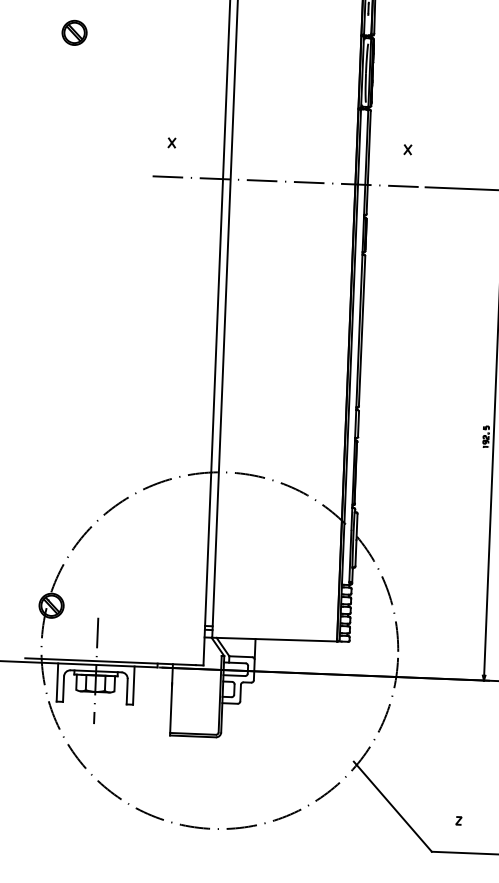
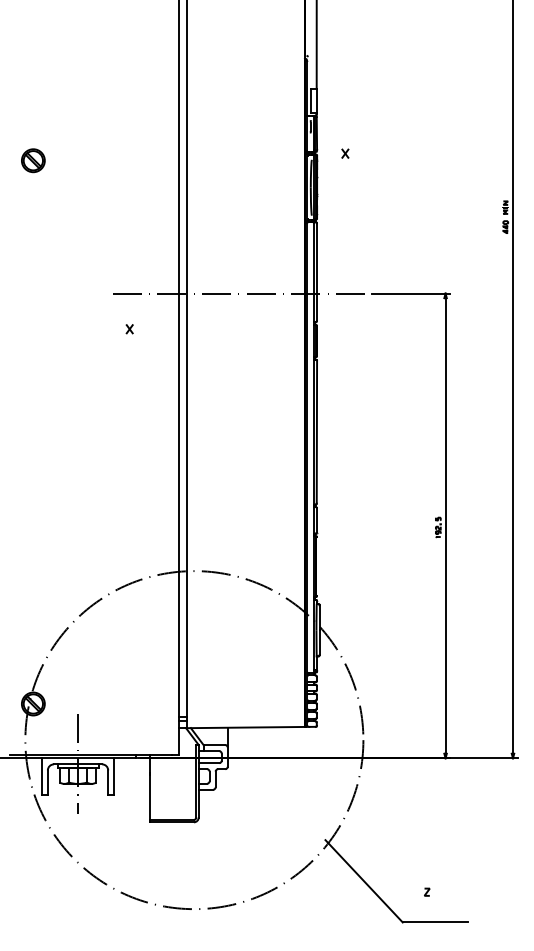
part: (171, 143) -> (129, 329), moved
part: (408, 149) -> (345, 153), moved

